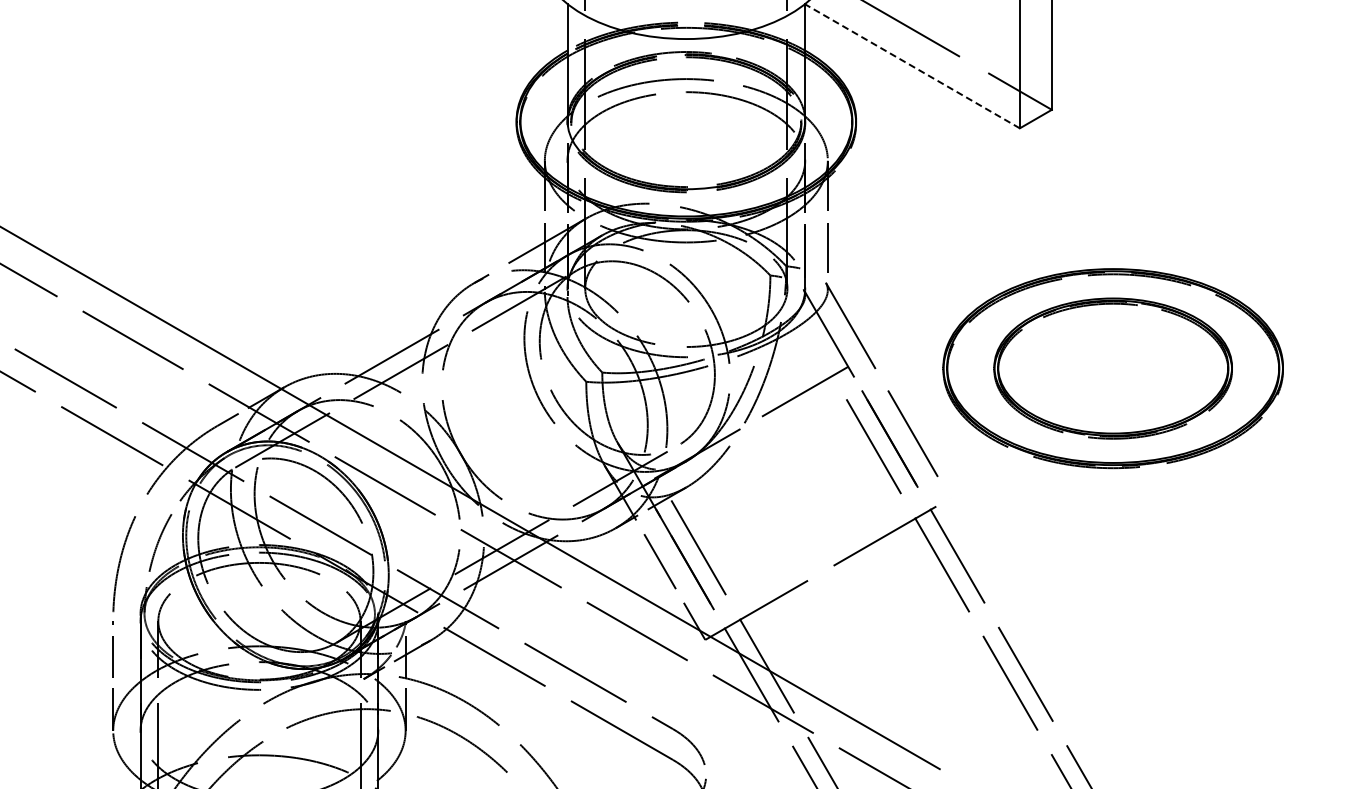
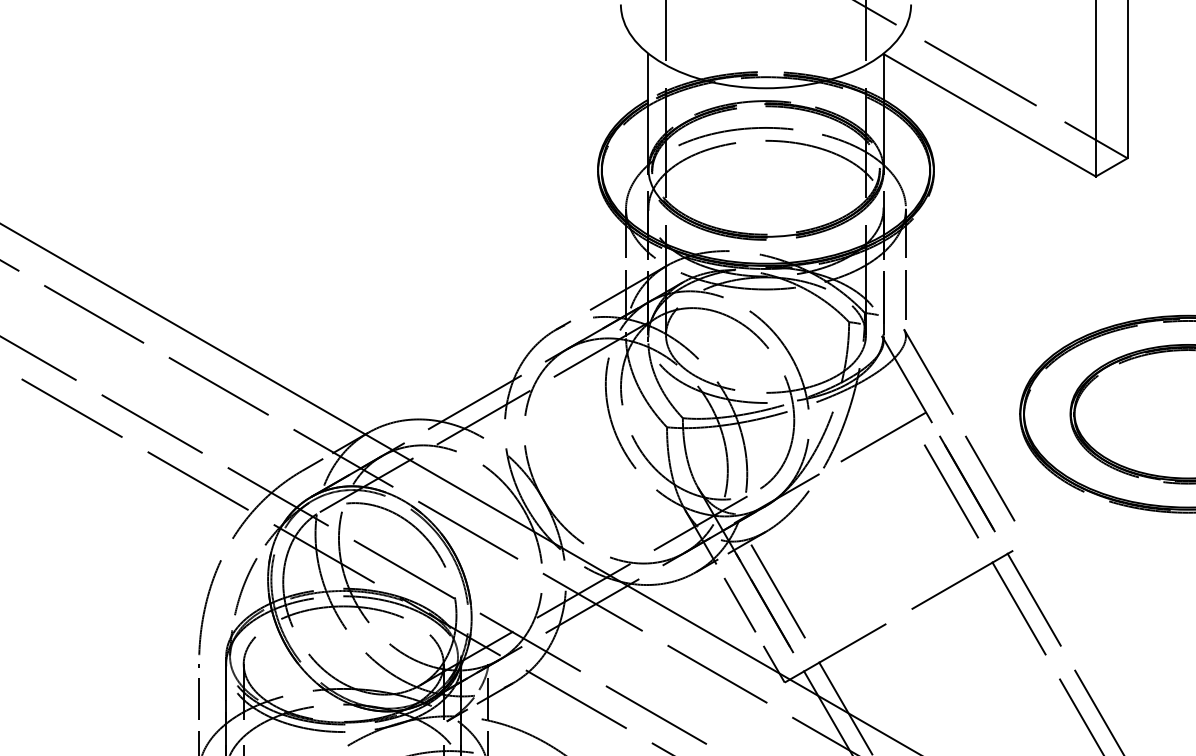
line: (912, 66) -> (989, 115), dashed -> solid

